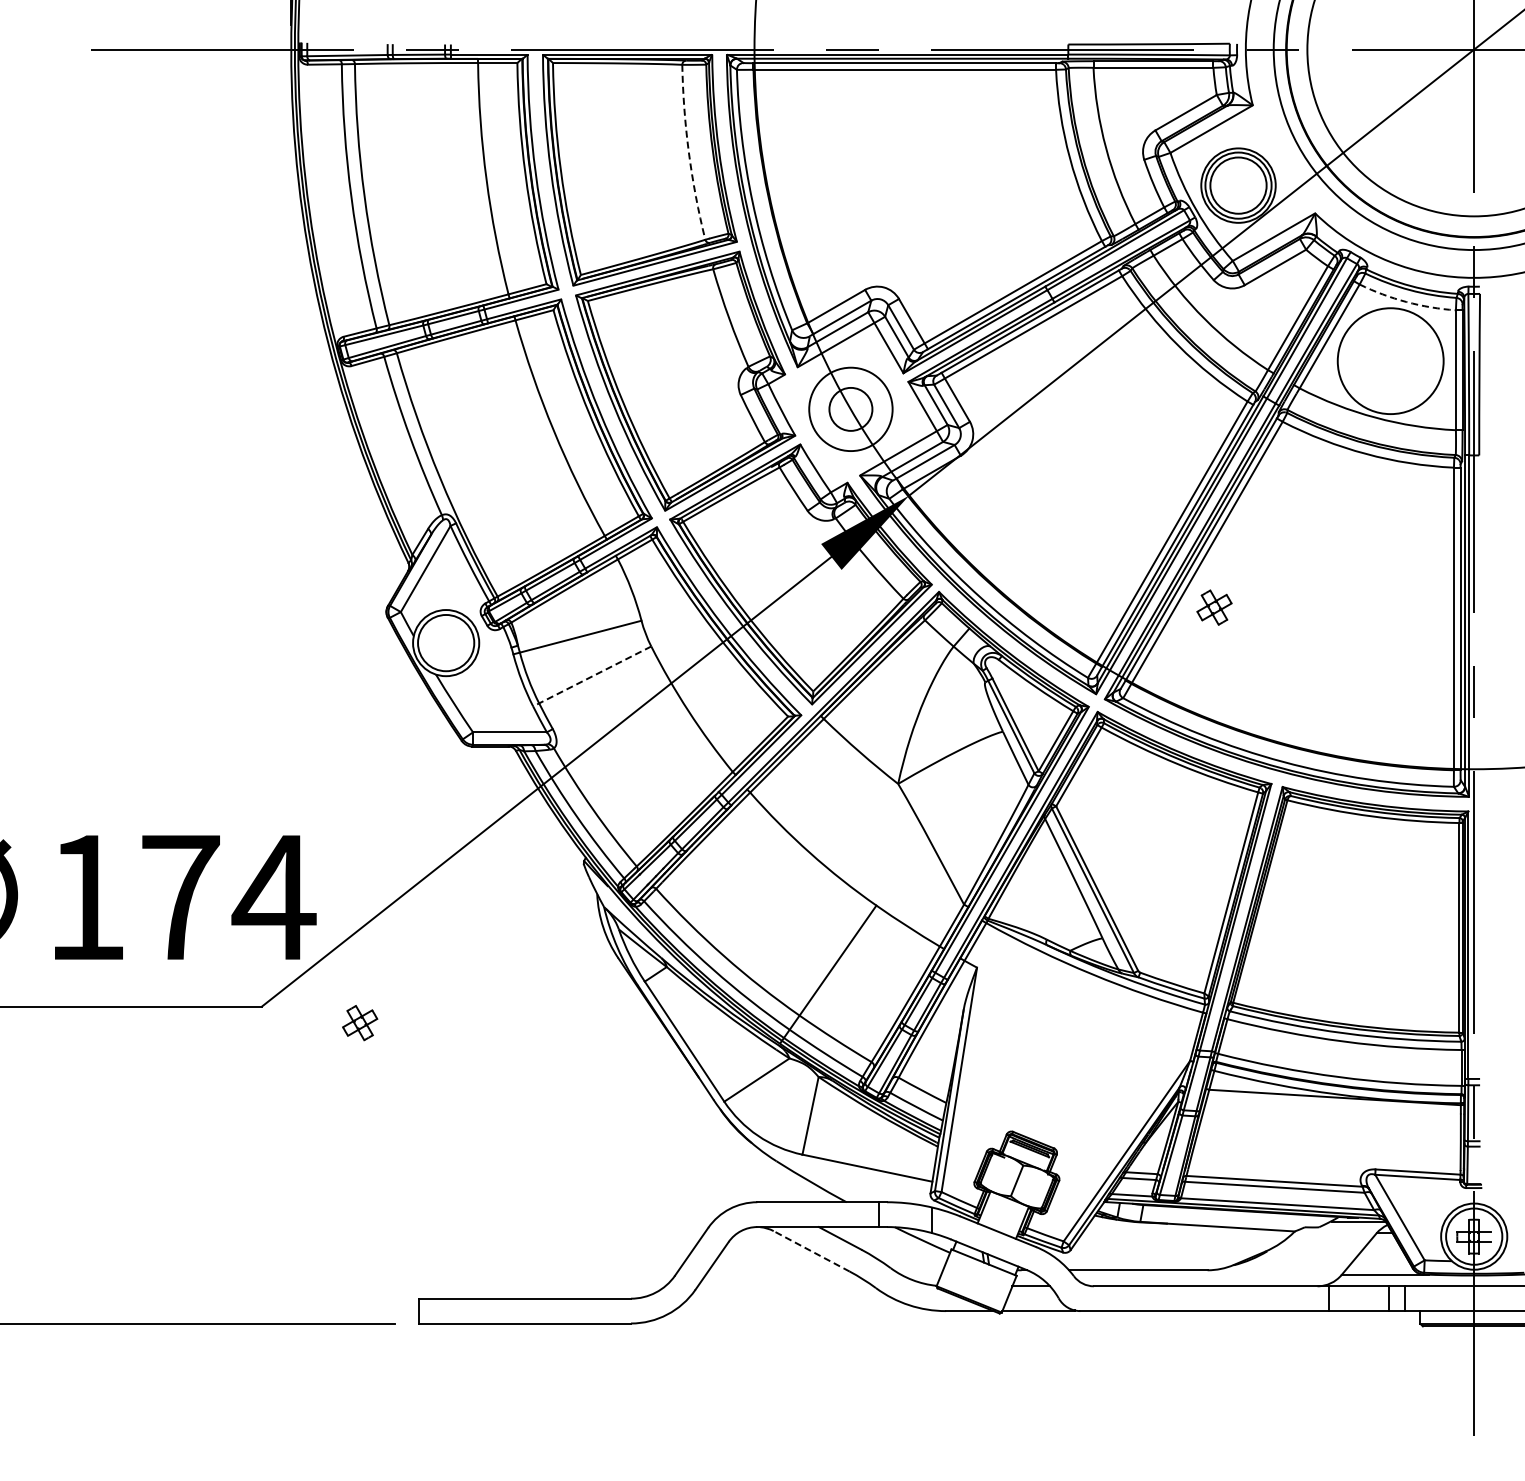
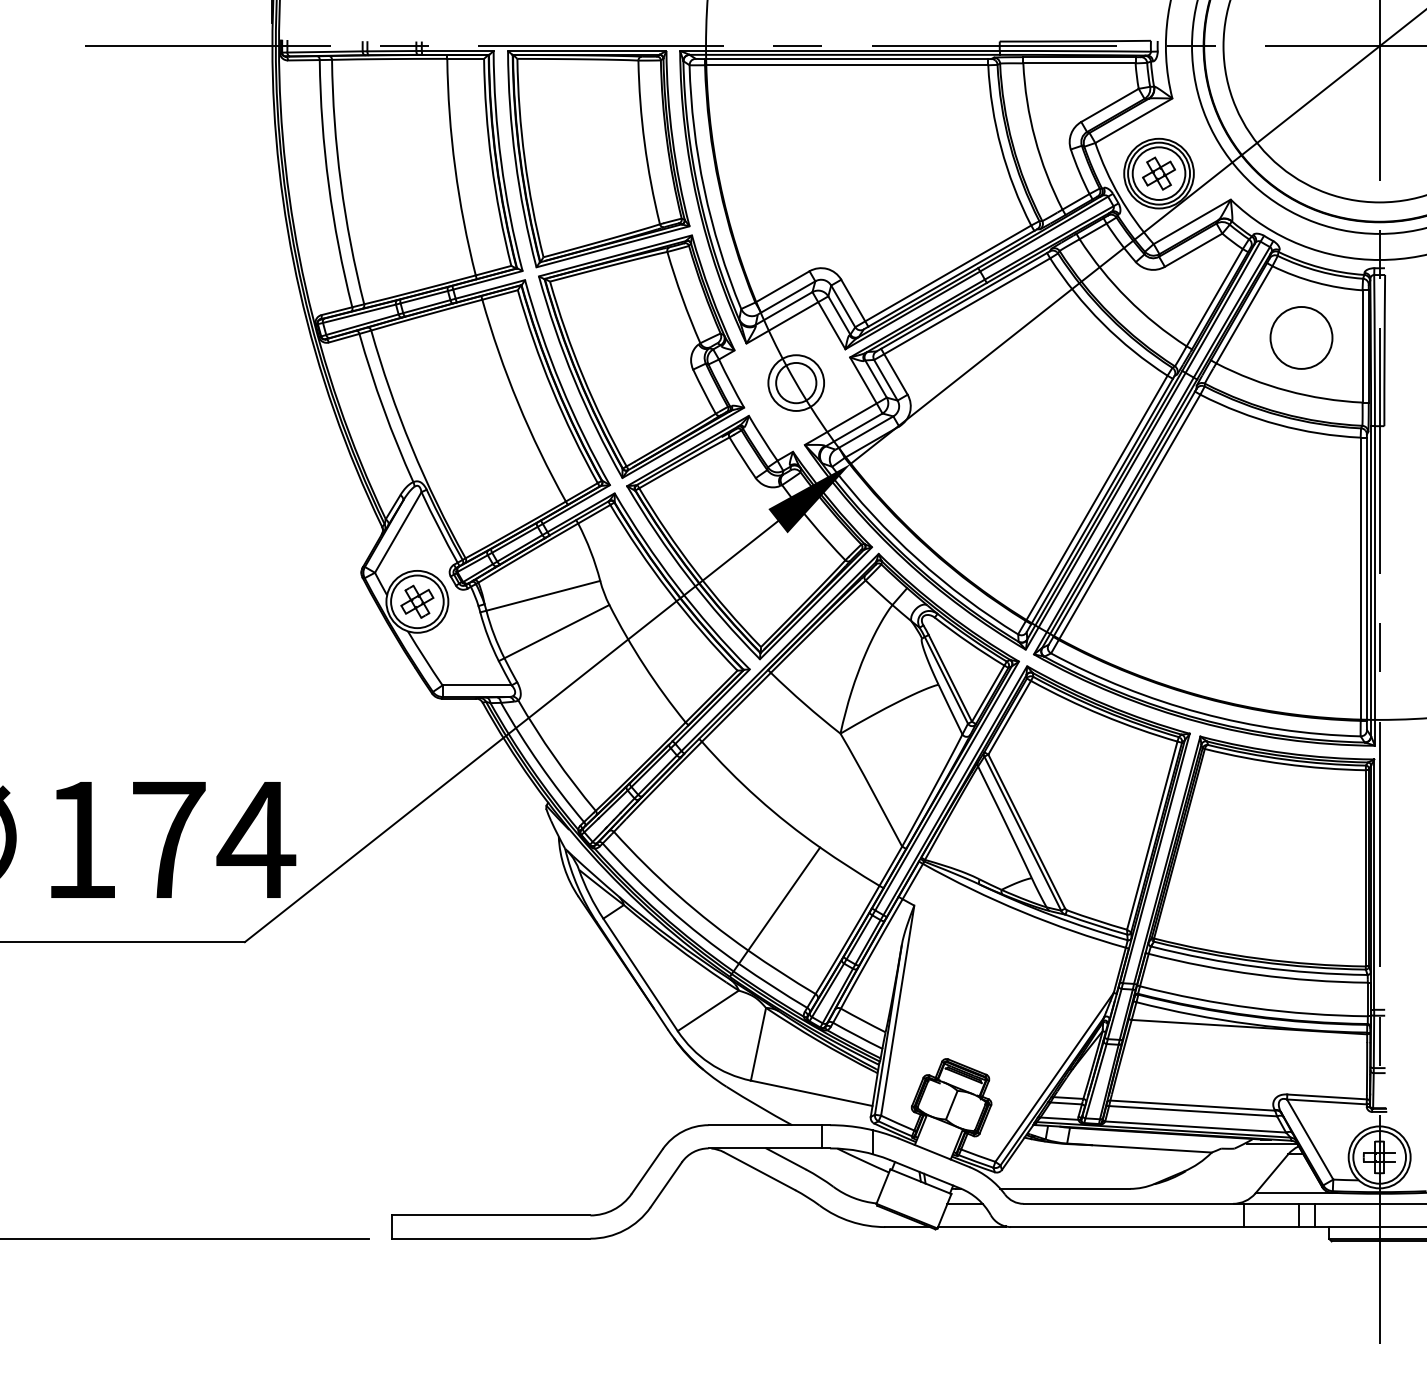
arc: (688, 152) -> (644, 142), dashed -> solid
arc: (1406, 302) -> (1316, 283), dashed -> solid
circle: (1390, 361) -> (1301, 338), size x0.62
circle: (850, 409) -> (795, 383), size x0.71
part: (1214, 607) -> (1159, 173), moved
line: (591, 676) -> (553, 633), dashed -> solid
part: (360, 1023) -> (417, 602), moved
line: (811, 1251) -> (759, 1171), dashed -> solid

